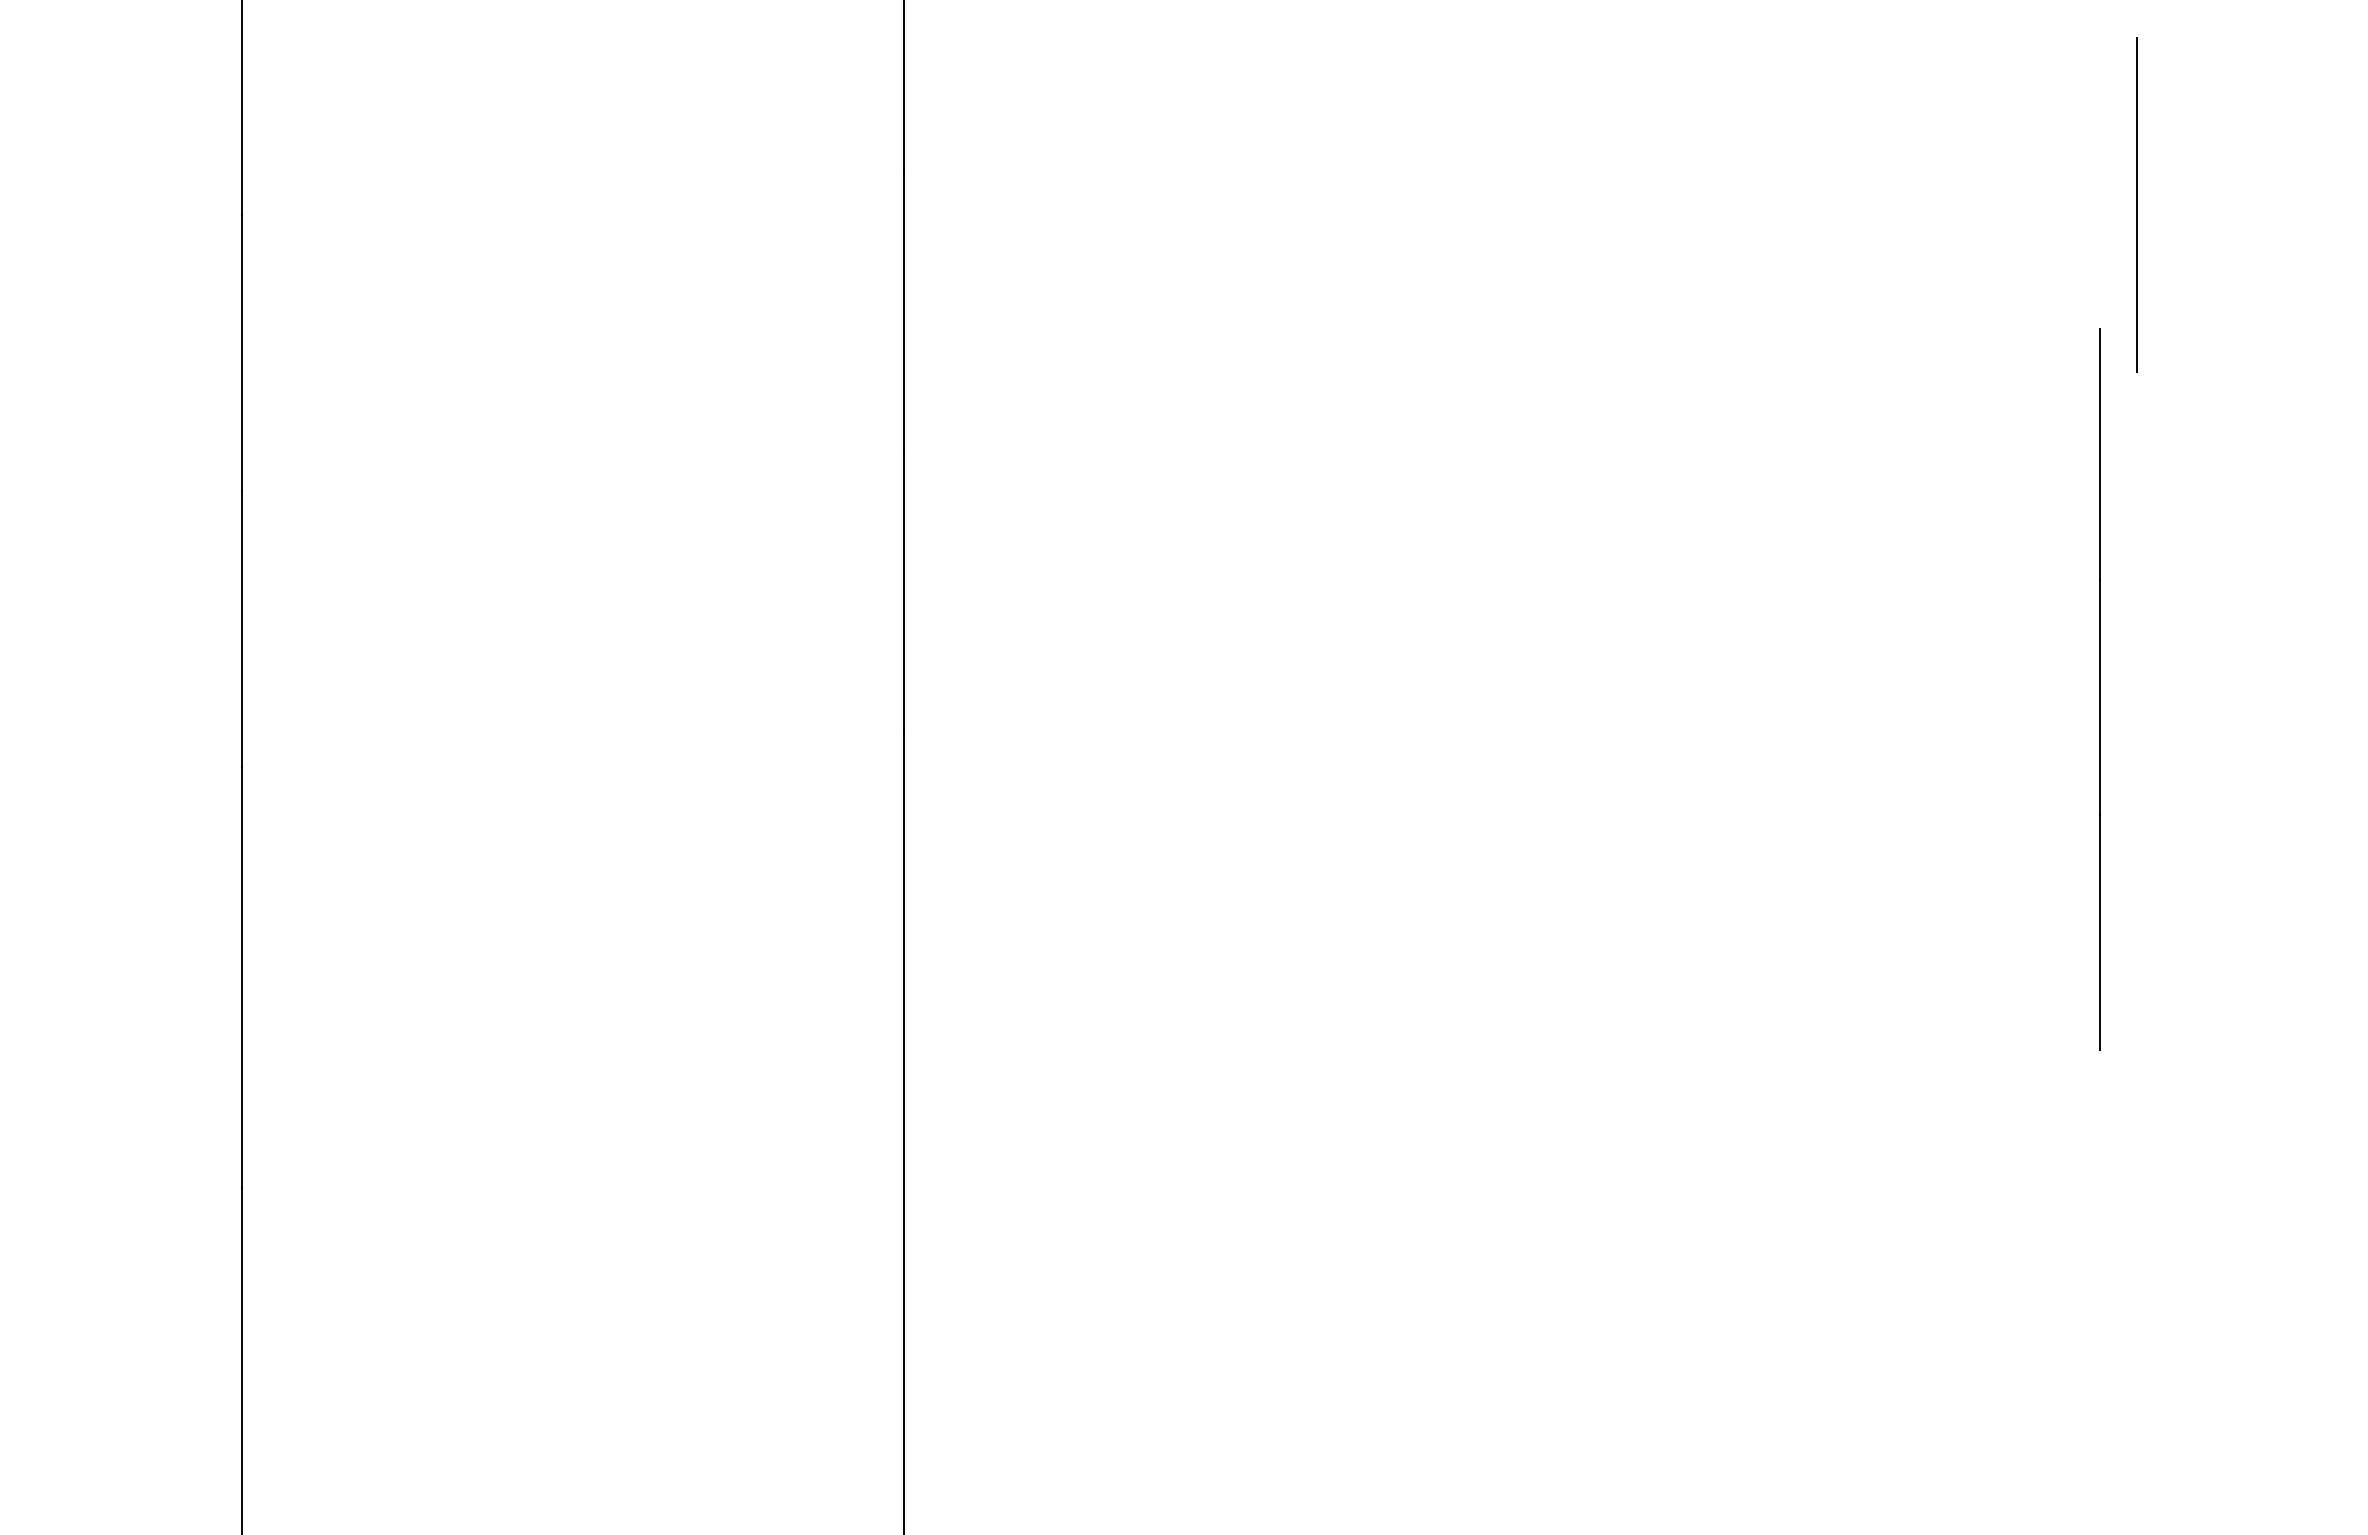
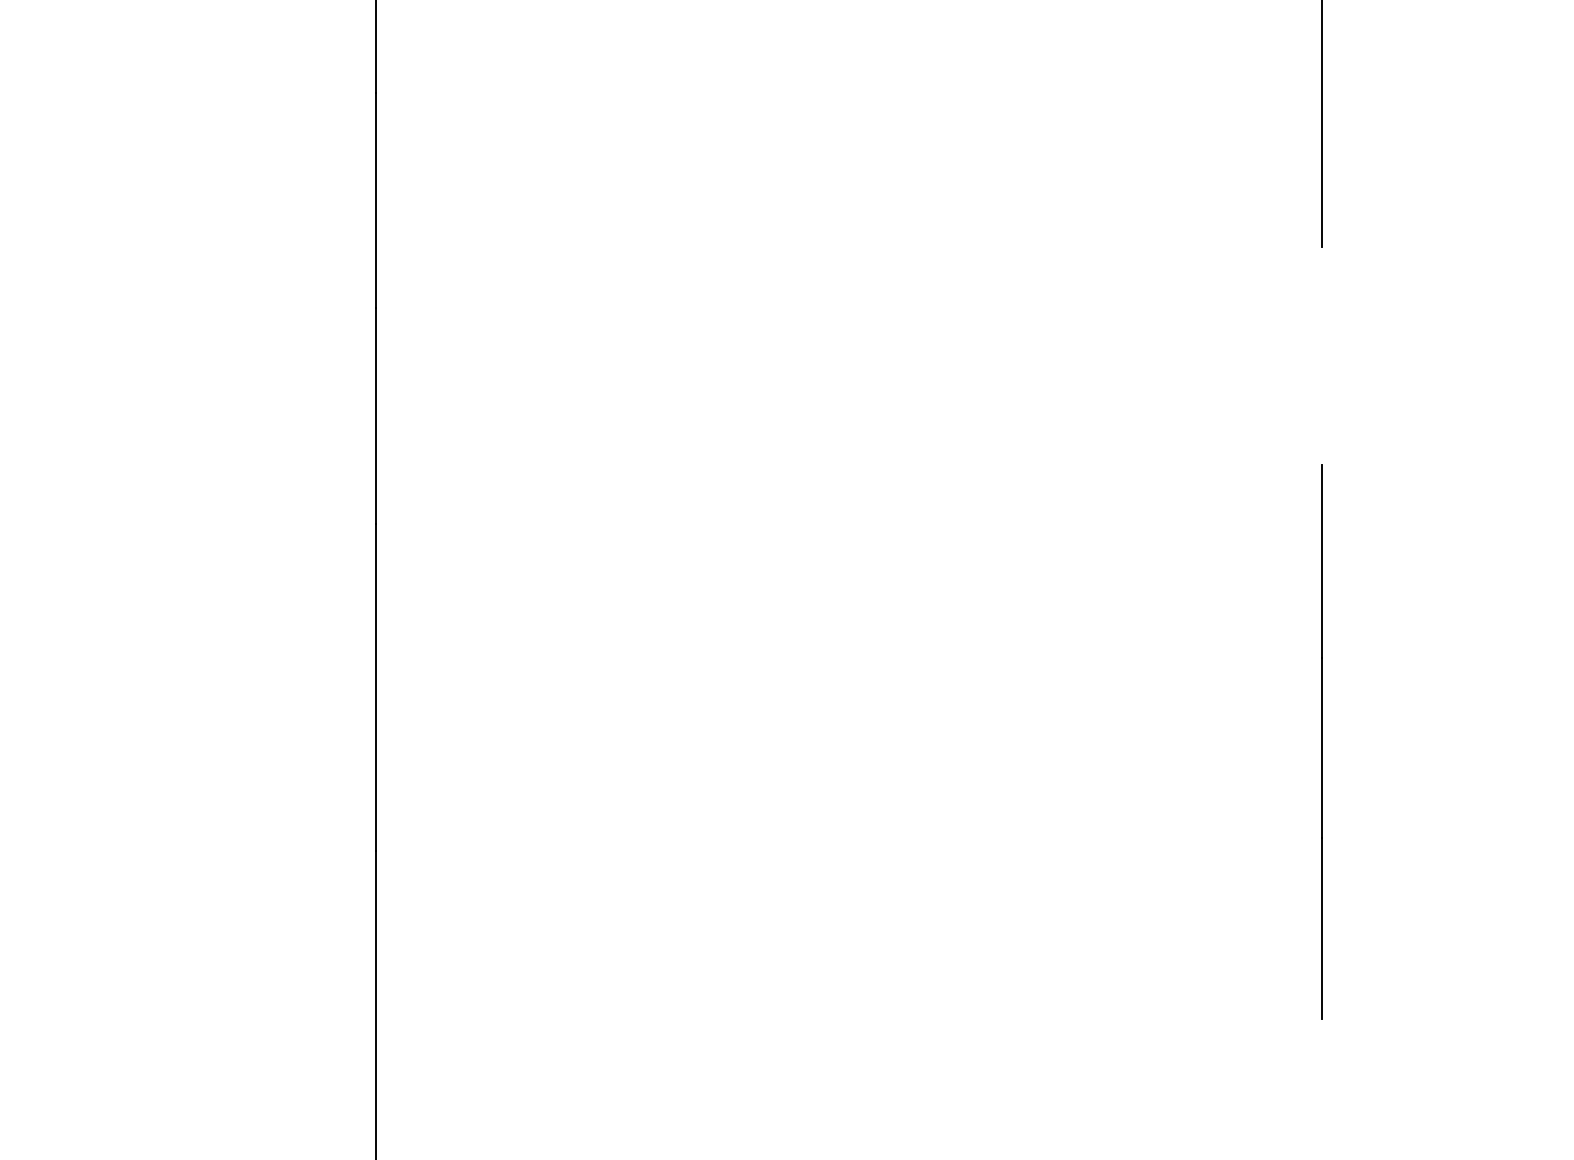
line: (2099, 689) -> (1321, 741), moved

